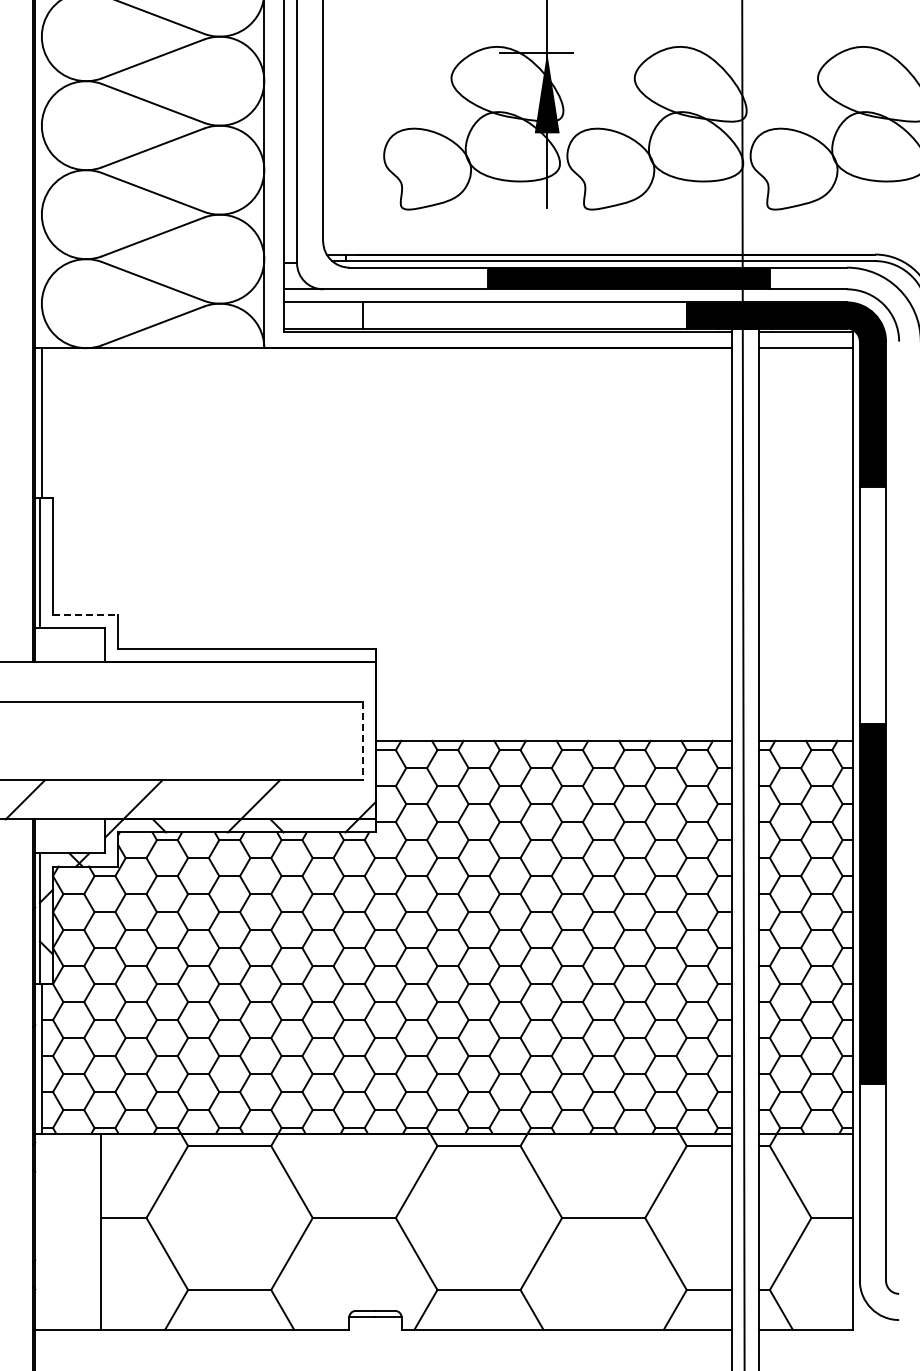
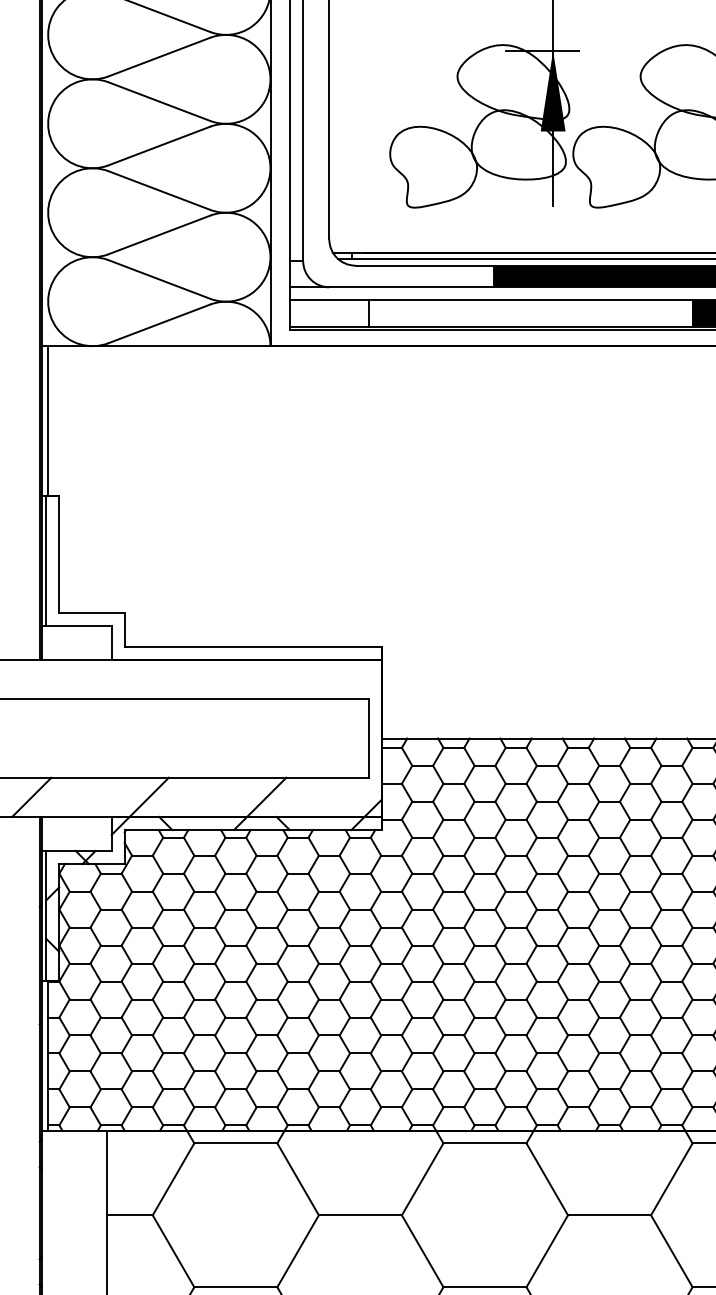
line: (85, 615) -> (91, 613), dashed -> solid
line: (362, 741) -> (368, 739), dashed -> solid

